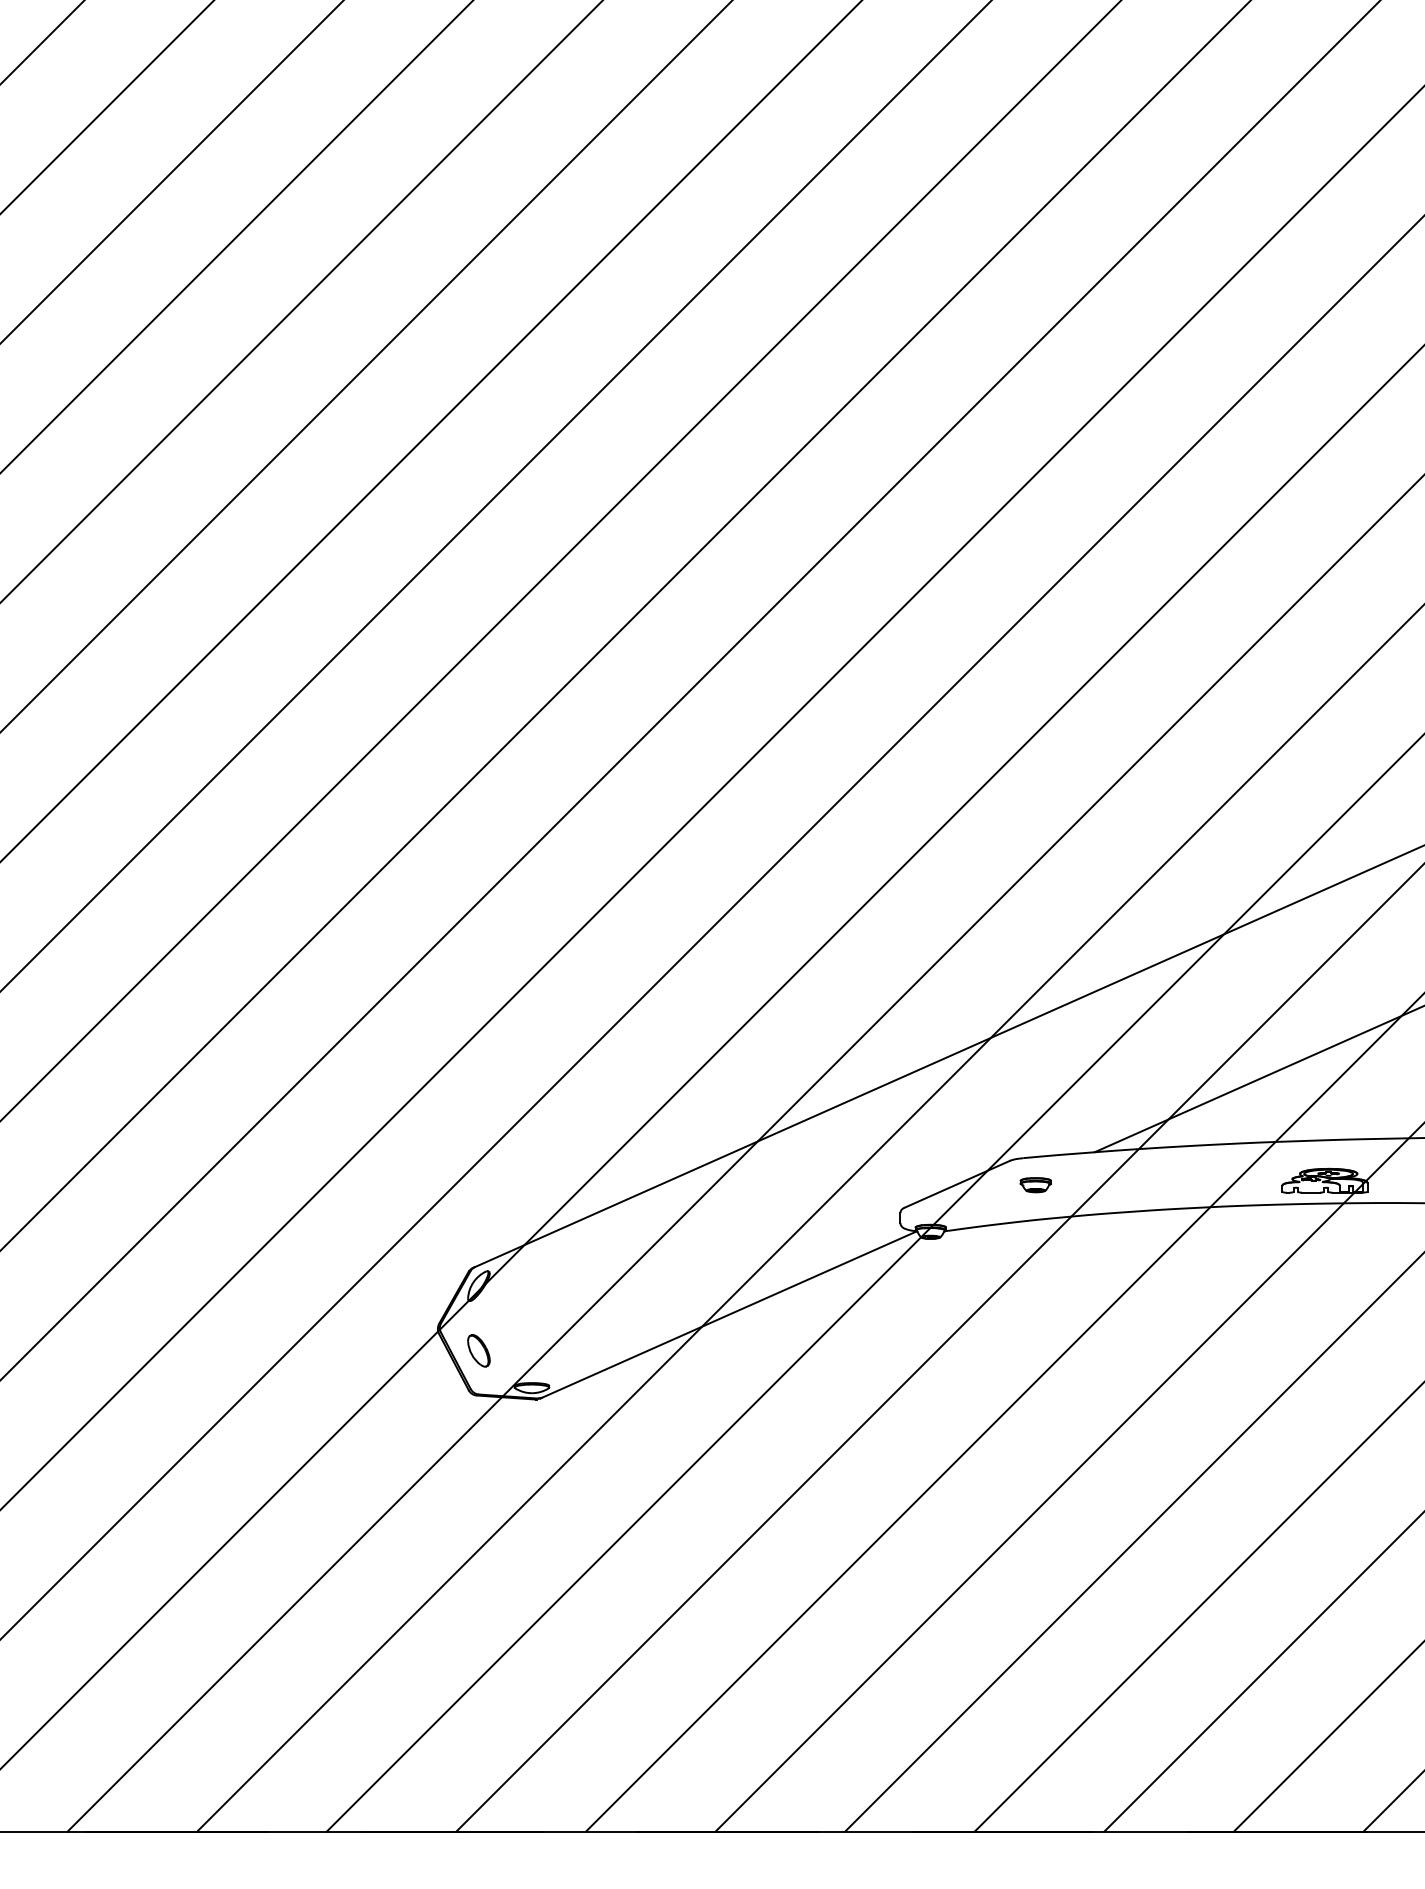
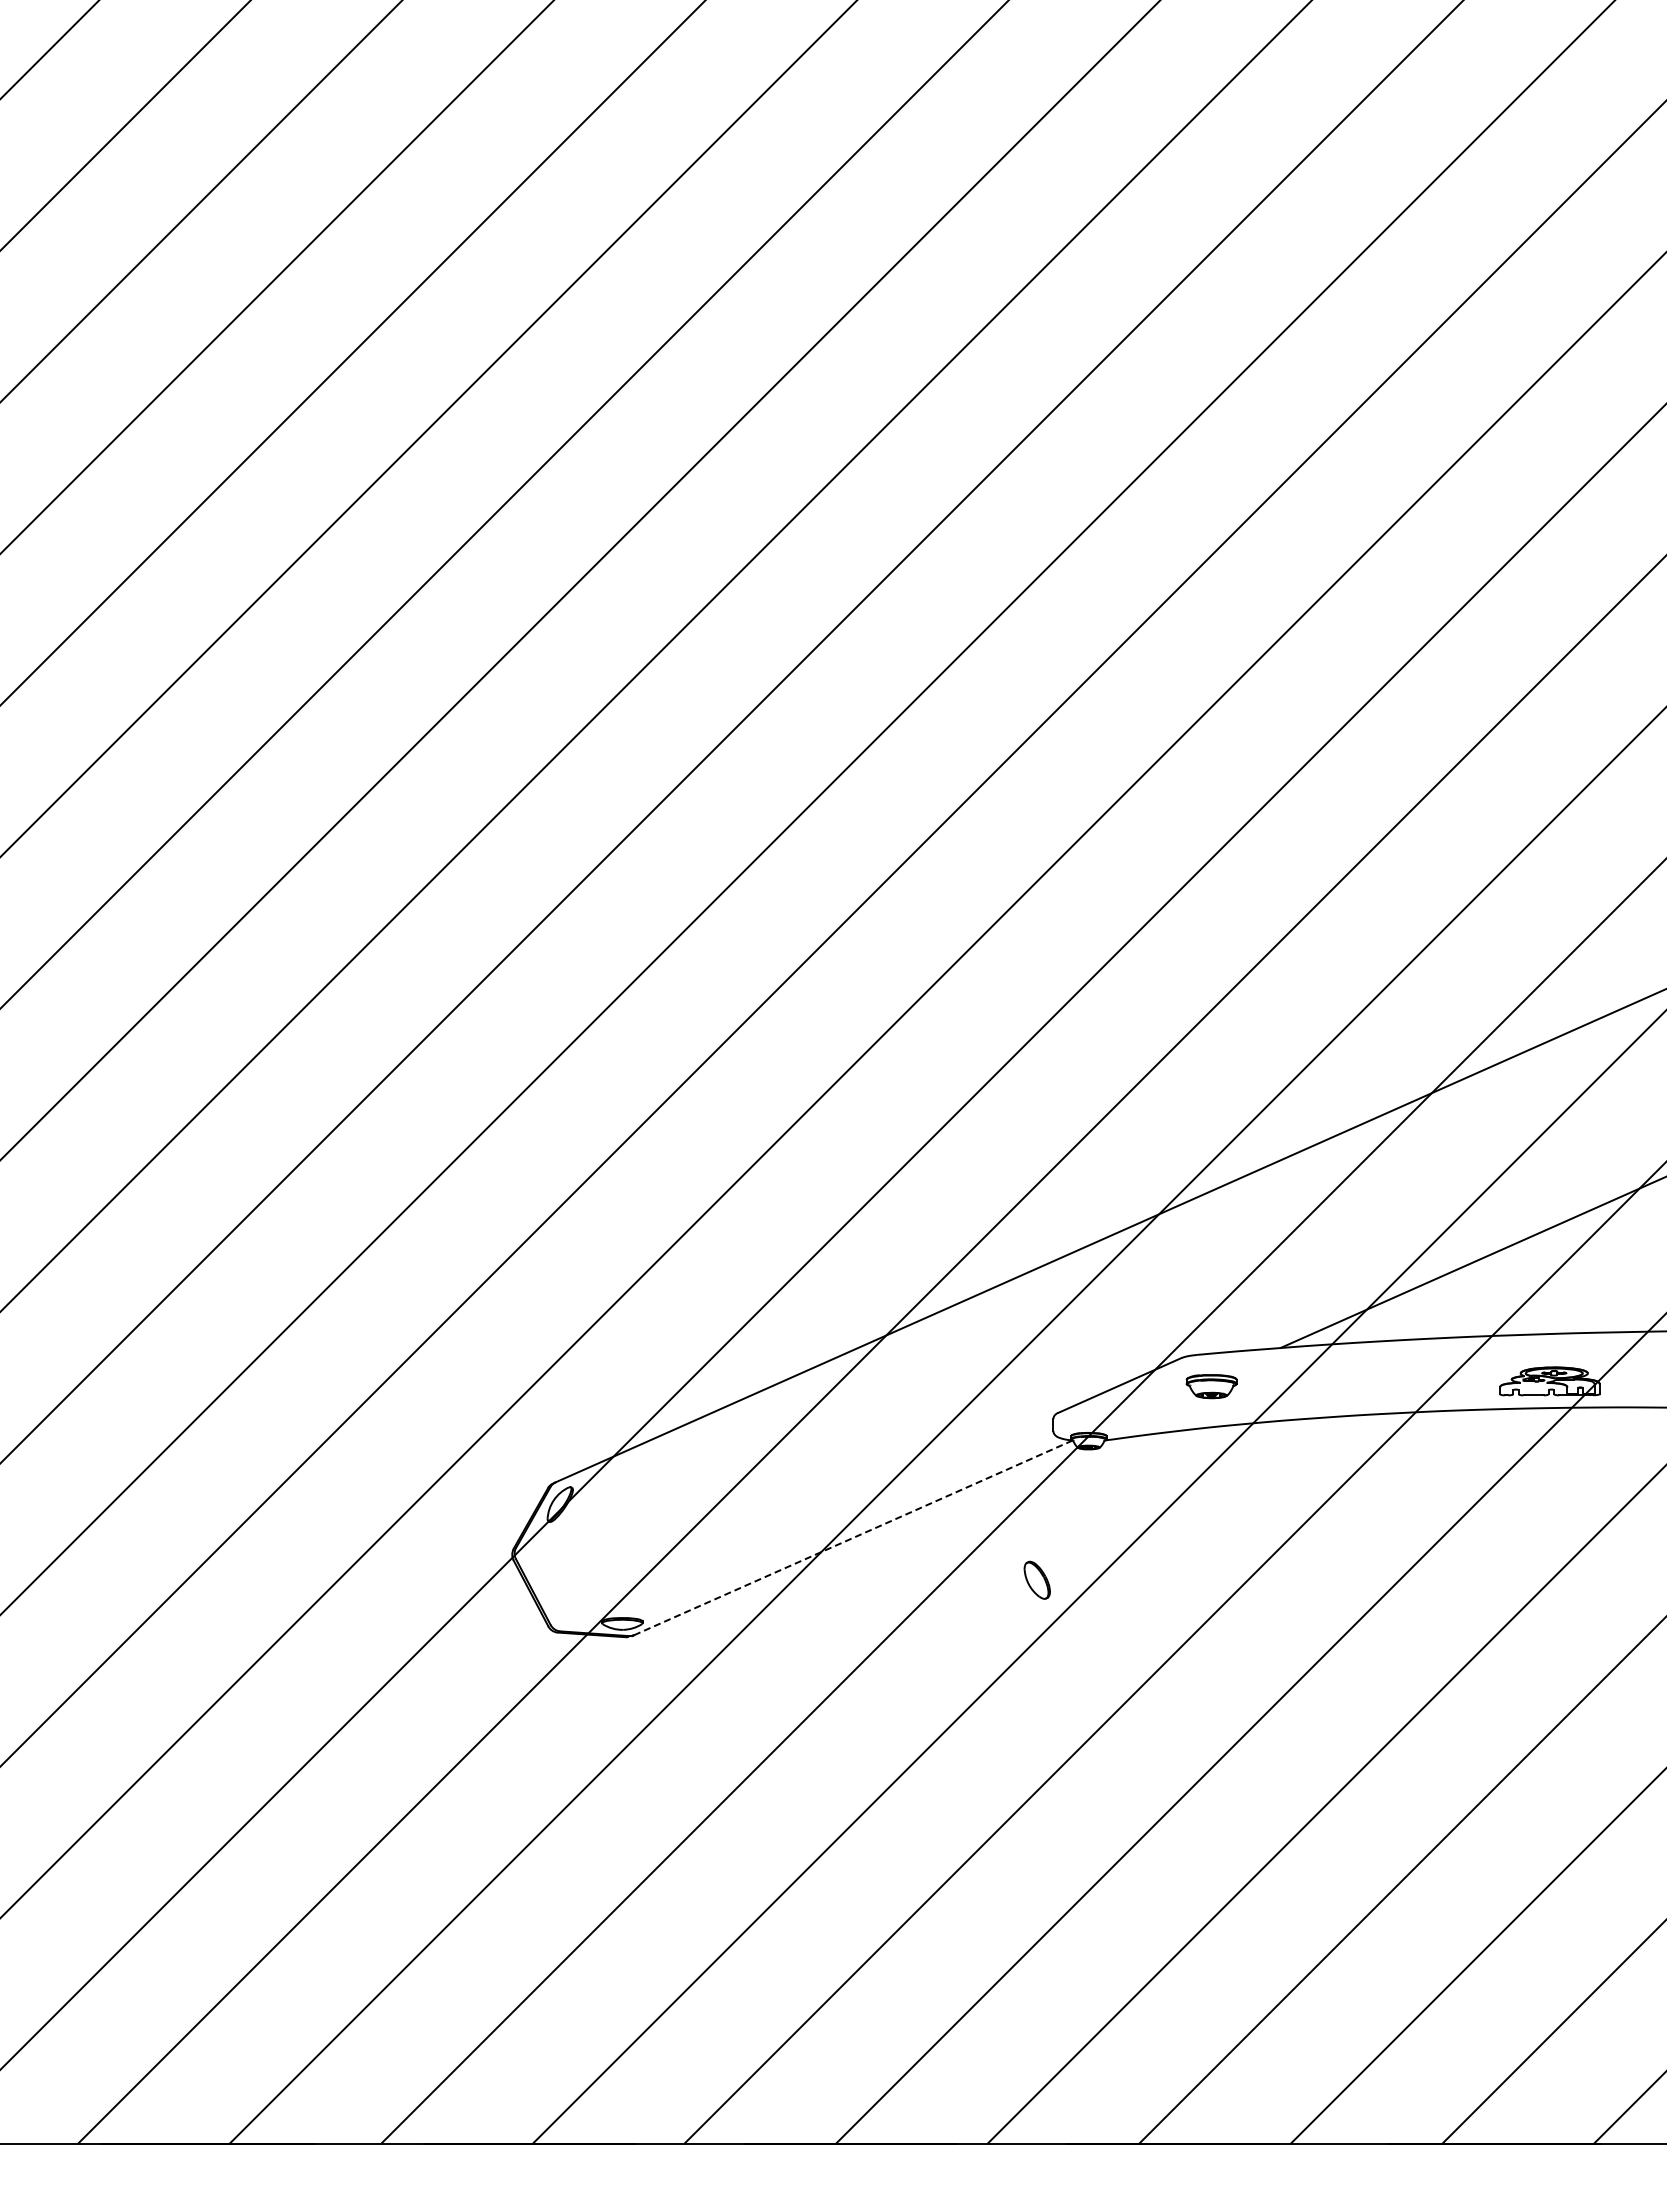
part: (1035, 1185) -> (1211, 1386), size x1.4
line: (729, 1314) -> (853, 1537), solid -> dashed
part: (478, 1350) -> (1036, 1579), moved

